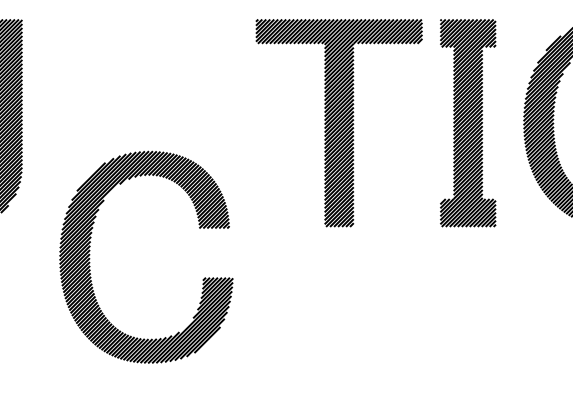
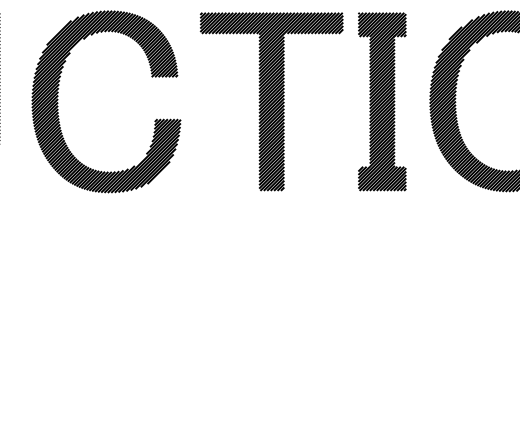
part: (90, 258) -> (58, 102), moved

